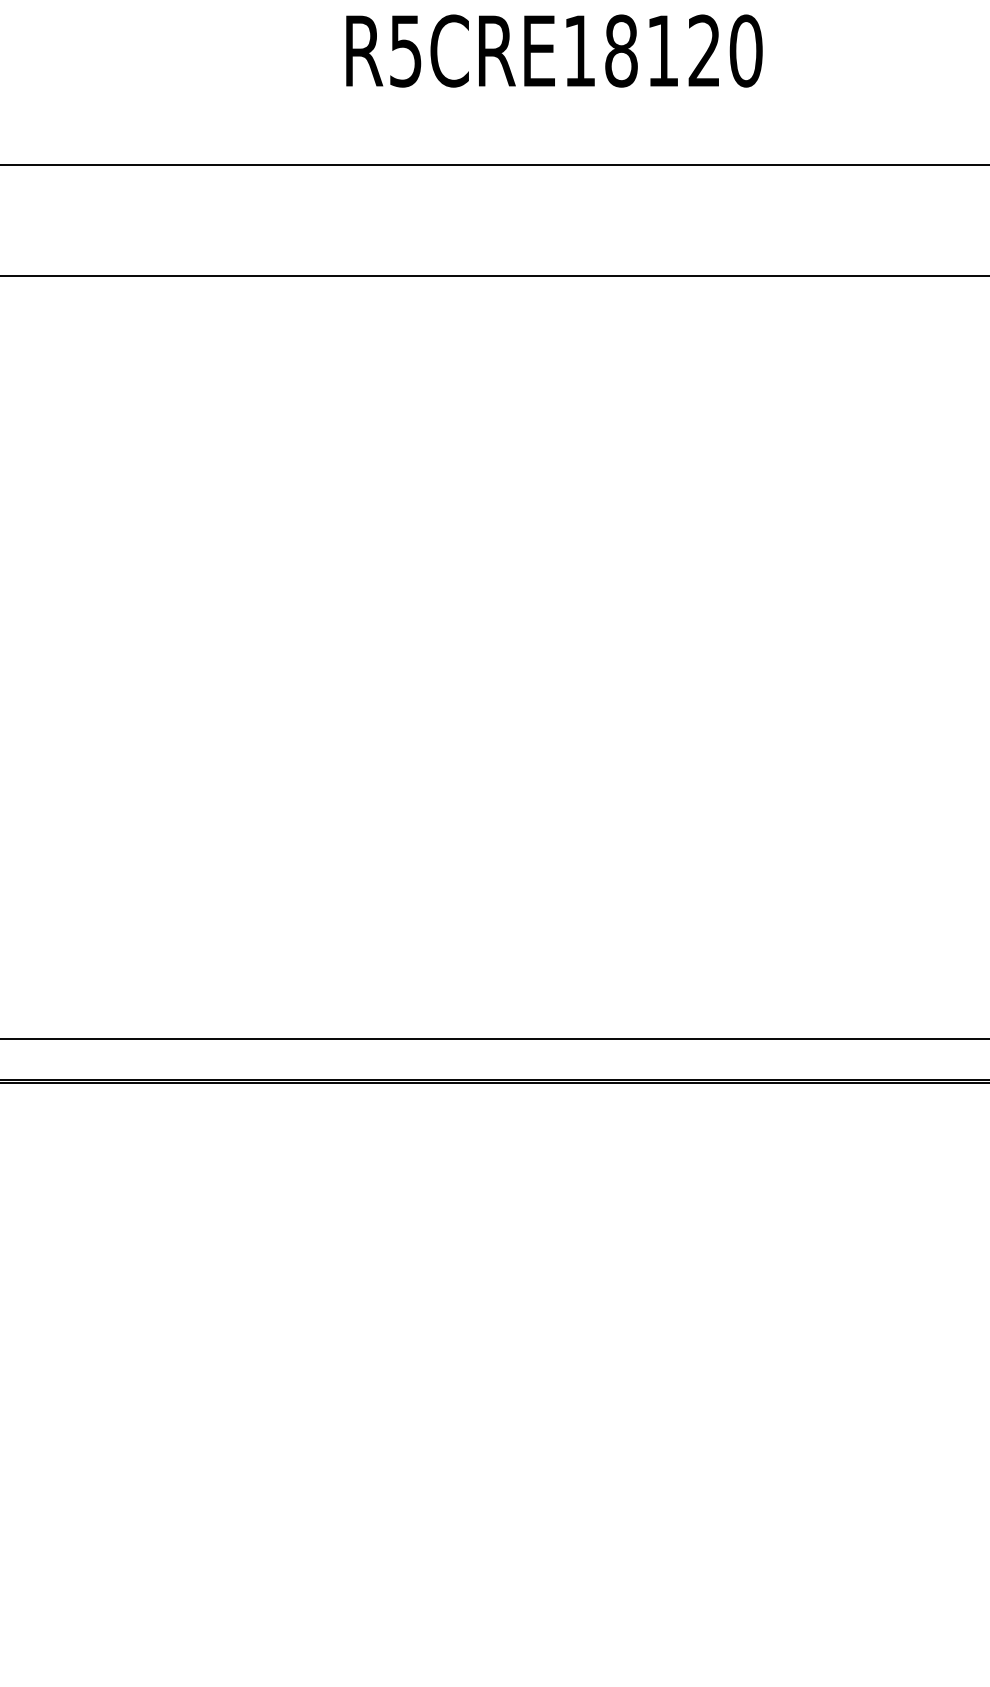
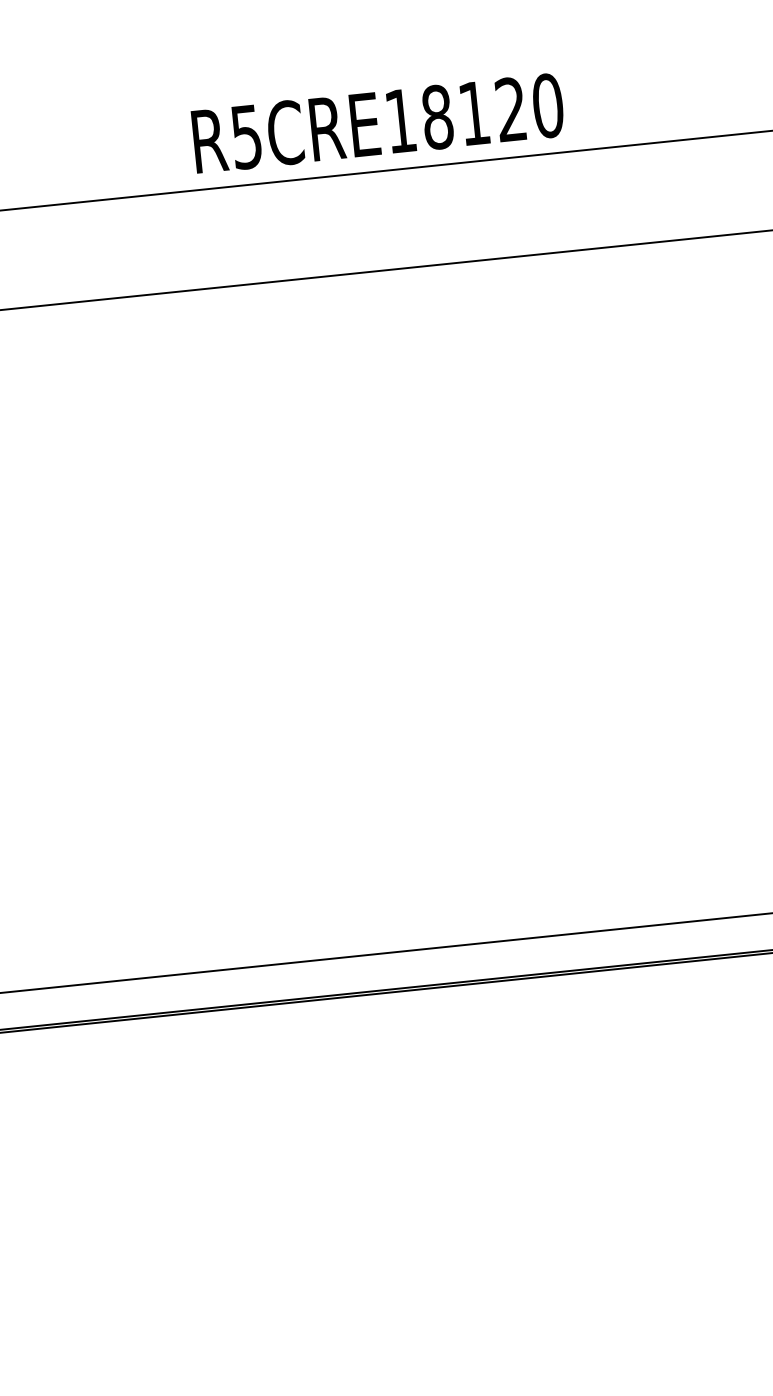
text: (554, 50) -> (378, 122), moved

